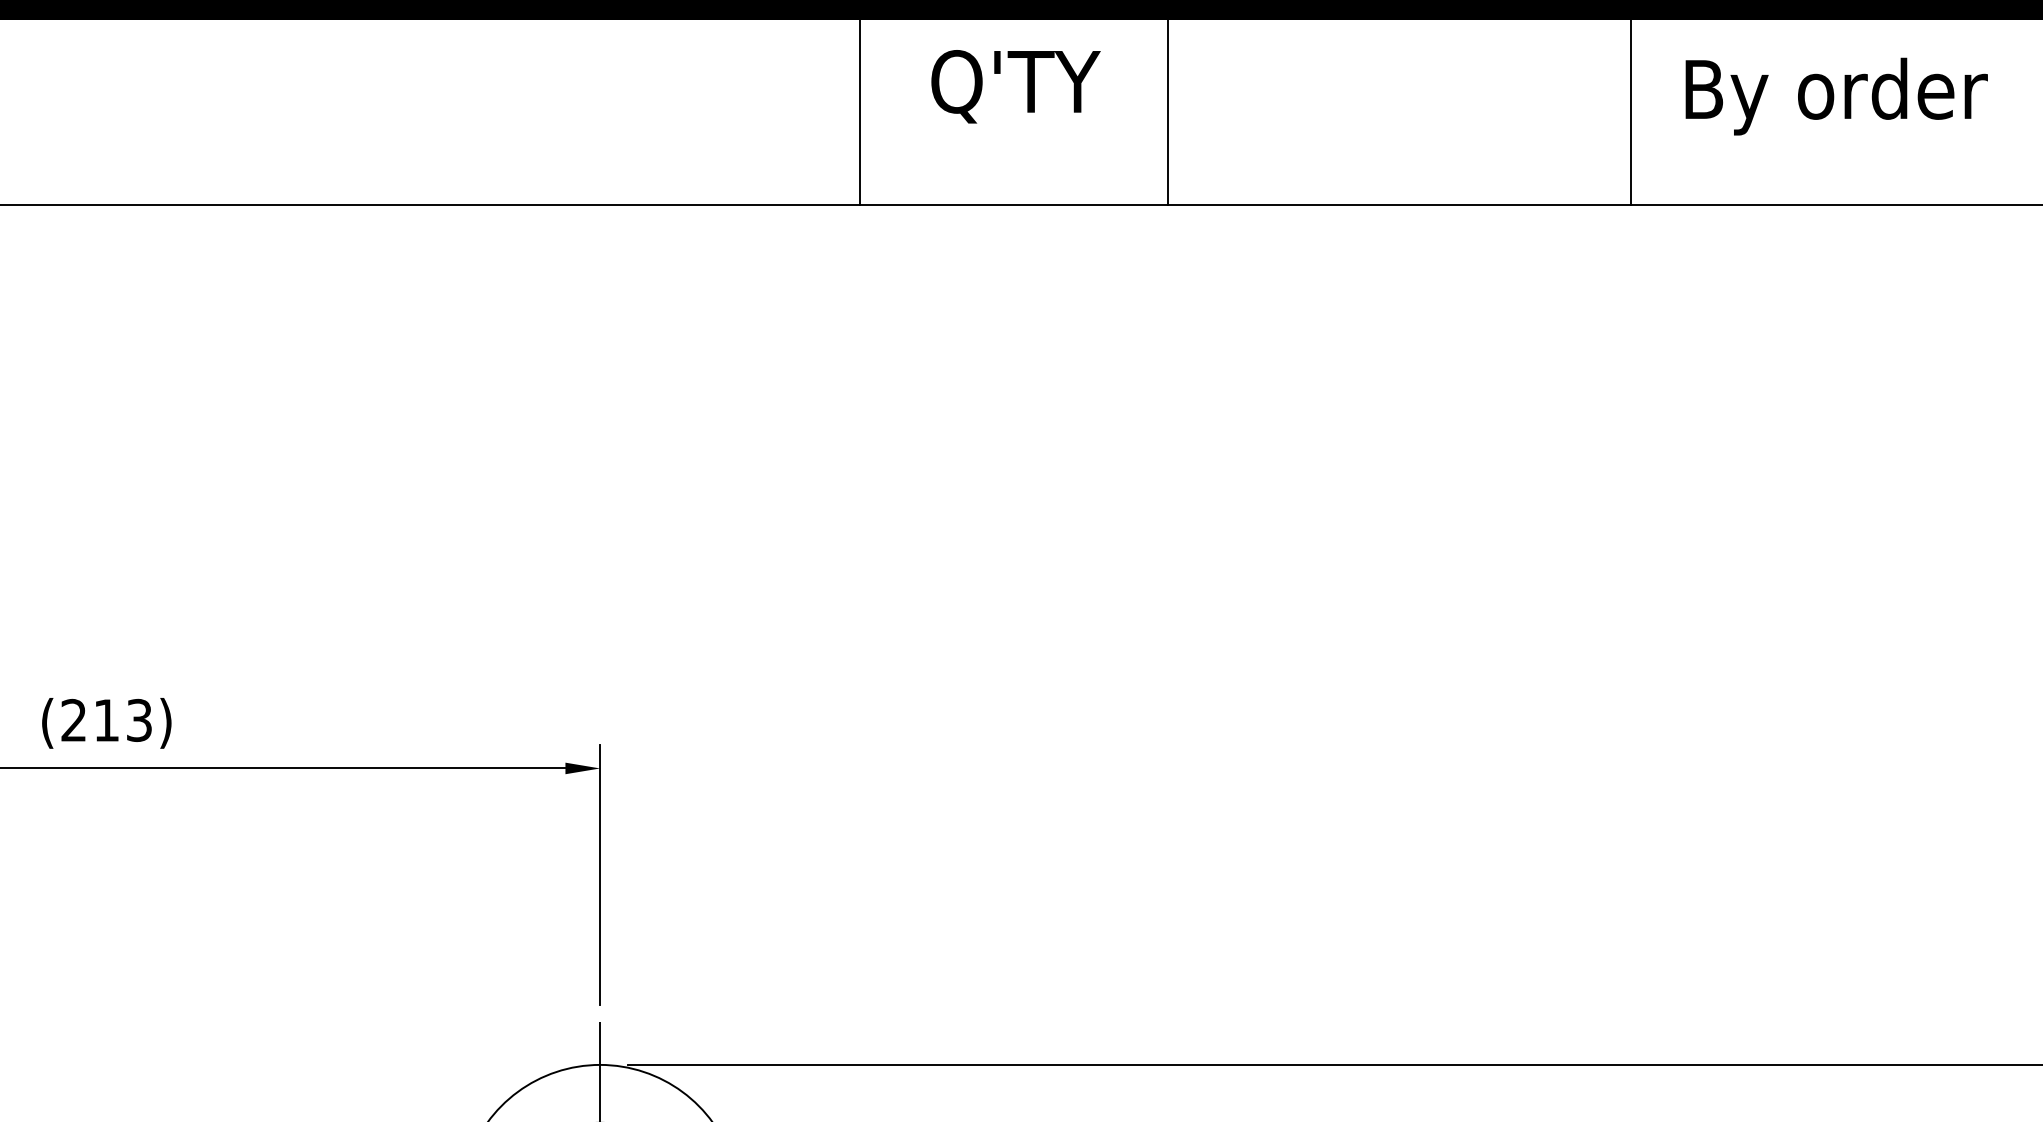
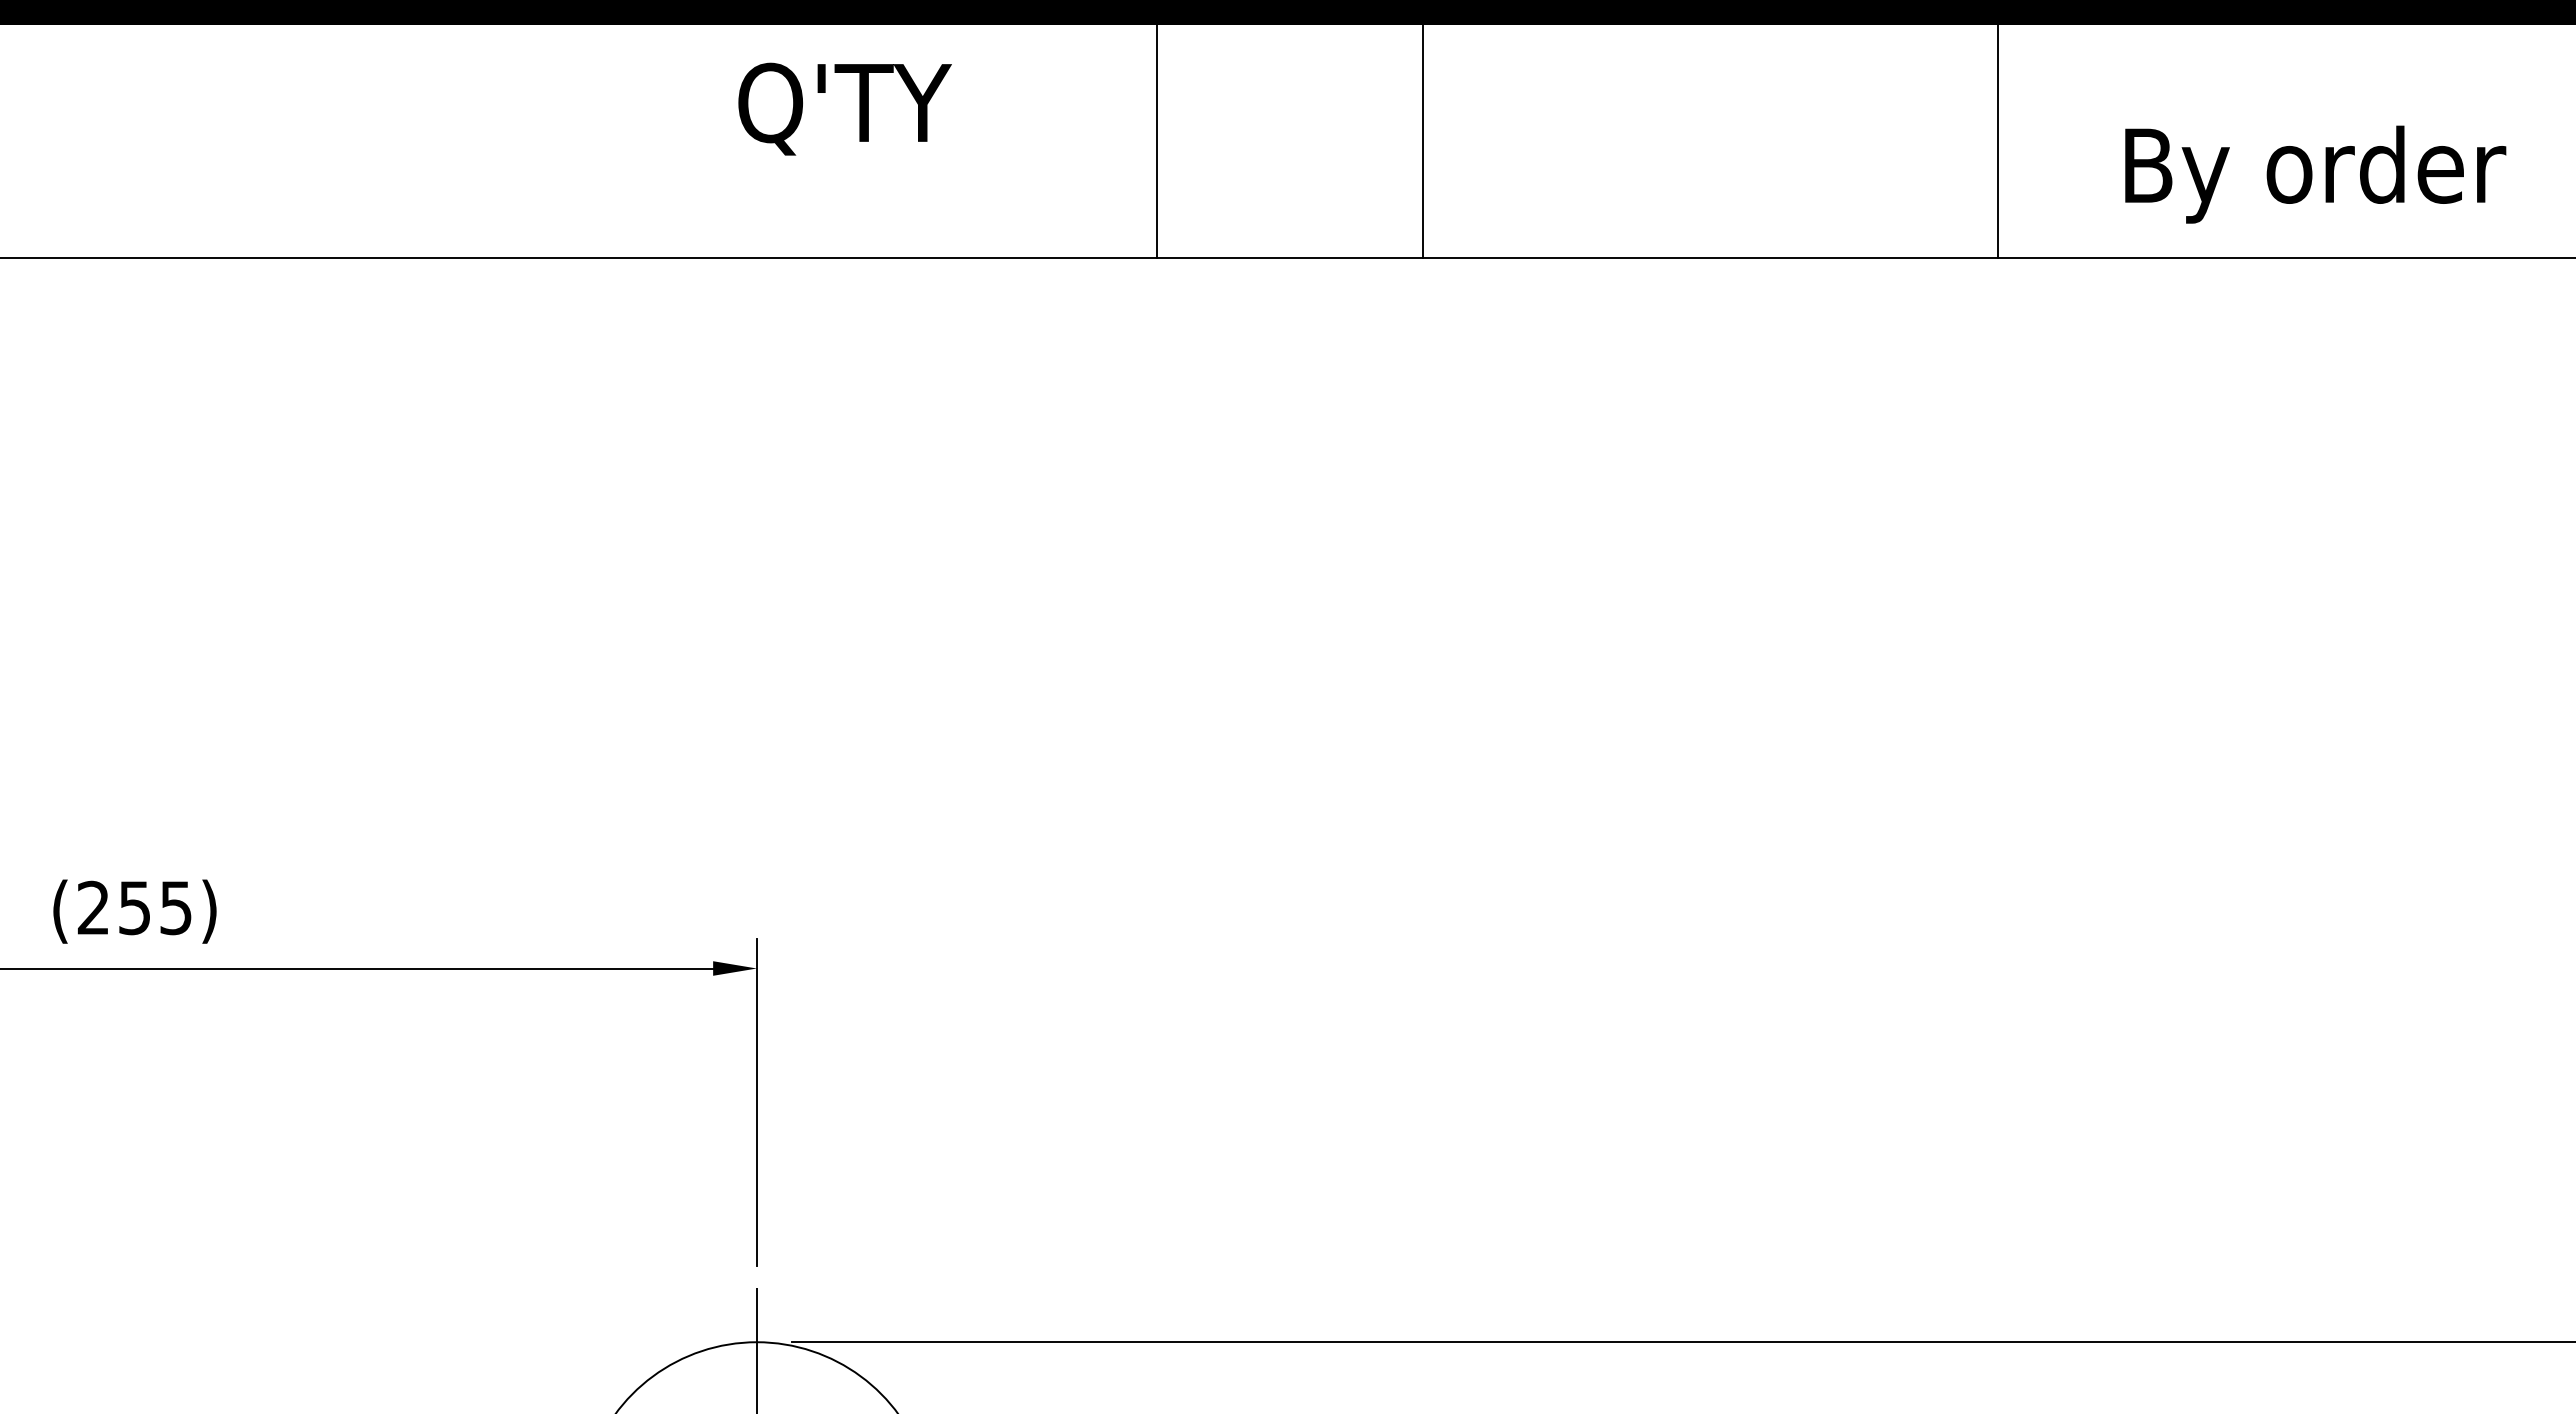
text: (1015, 86) -> (844, 108), moved
text: (1836, 96) -> (2315, 174), moved
line: (860, 104) -> (1157, 131), moved
line: (1167, 104) -> (1422, 131), moved
line: (1630, 104) -> (1997, 131), moved
text: (123, 720) -> (155, 907), (213) -> (255)

